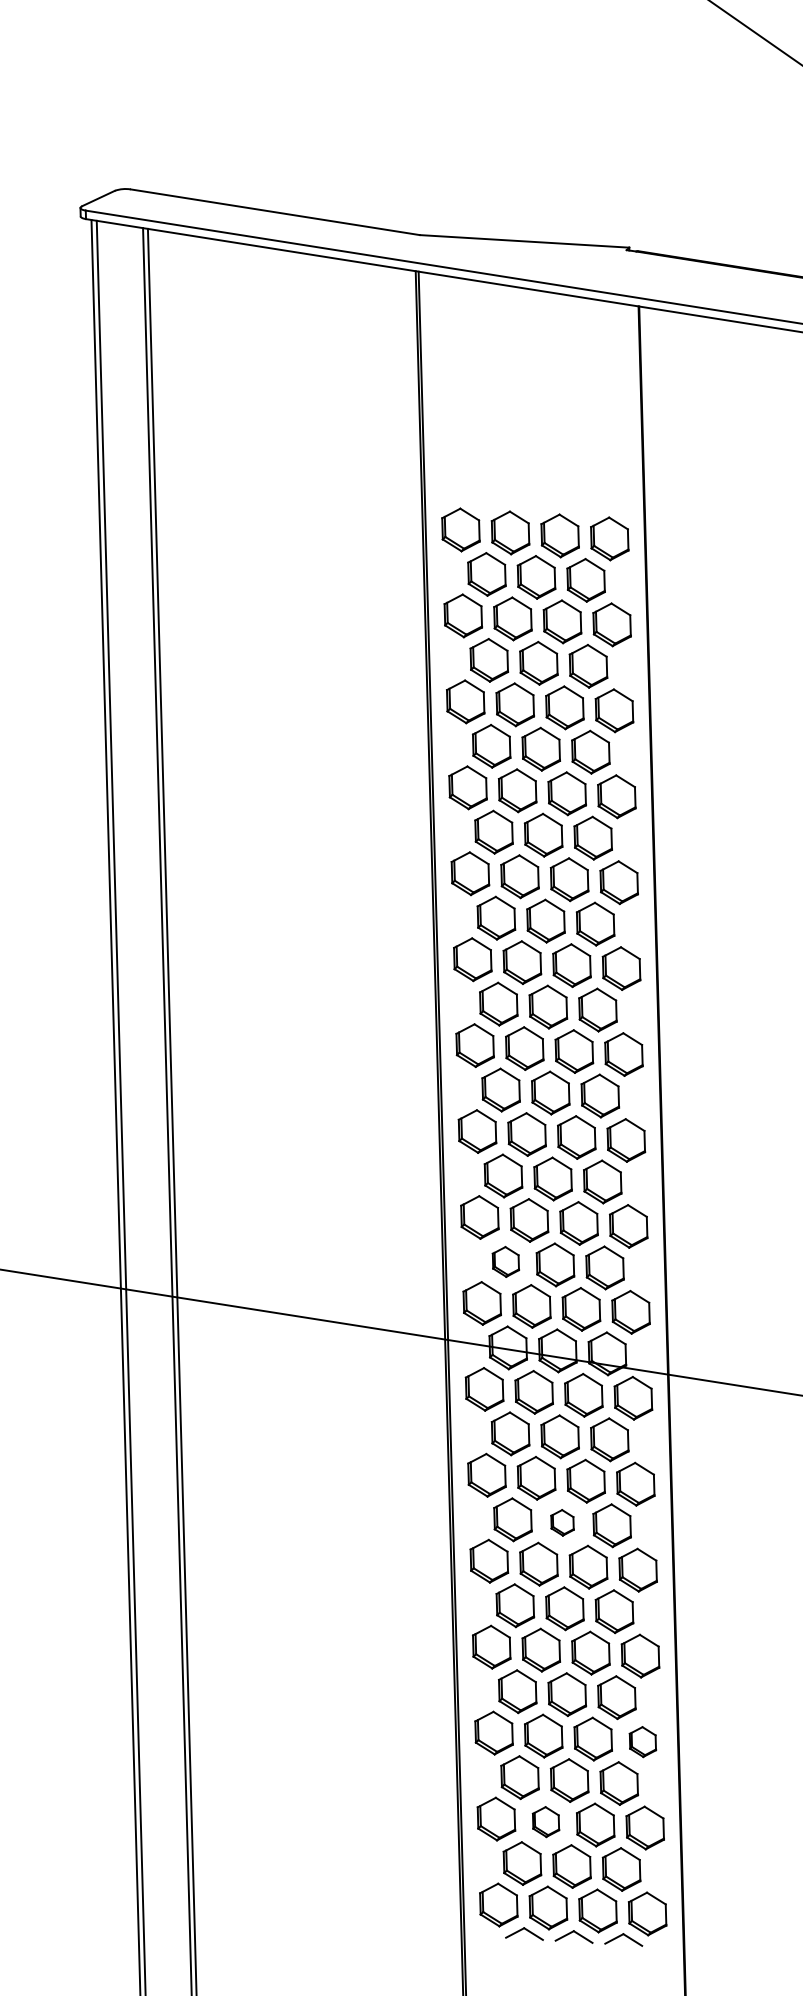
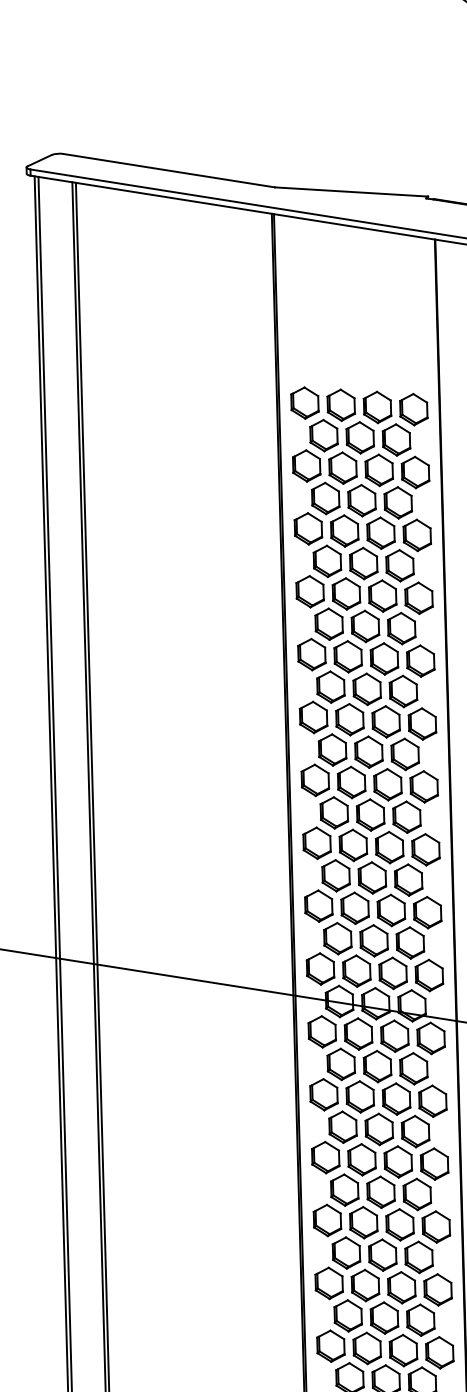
part: (505, 1261) -> (337, 938), size x1.43
part: (562, 1522) -> (379, 1129), size x1.67
part: (642, 1741) -> (437, 1289), size x1.43
part: (545, 1821) -> (366, 1348), size x1.43

